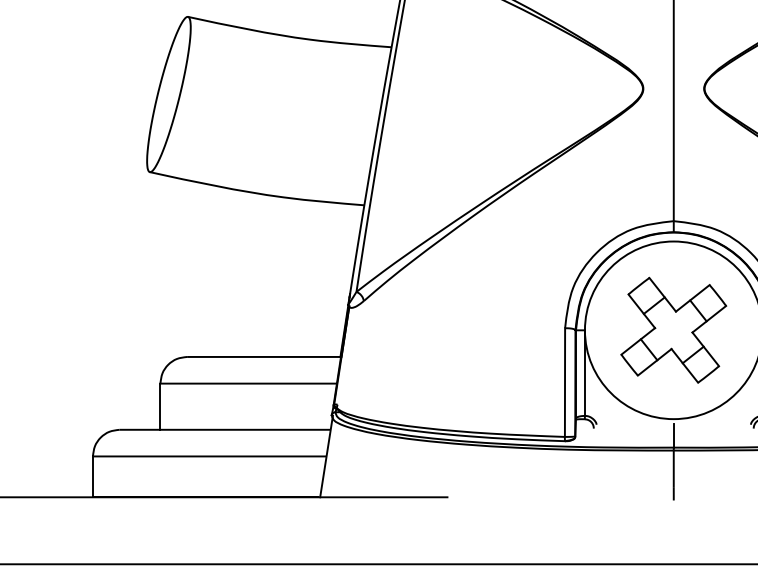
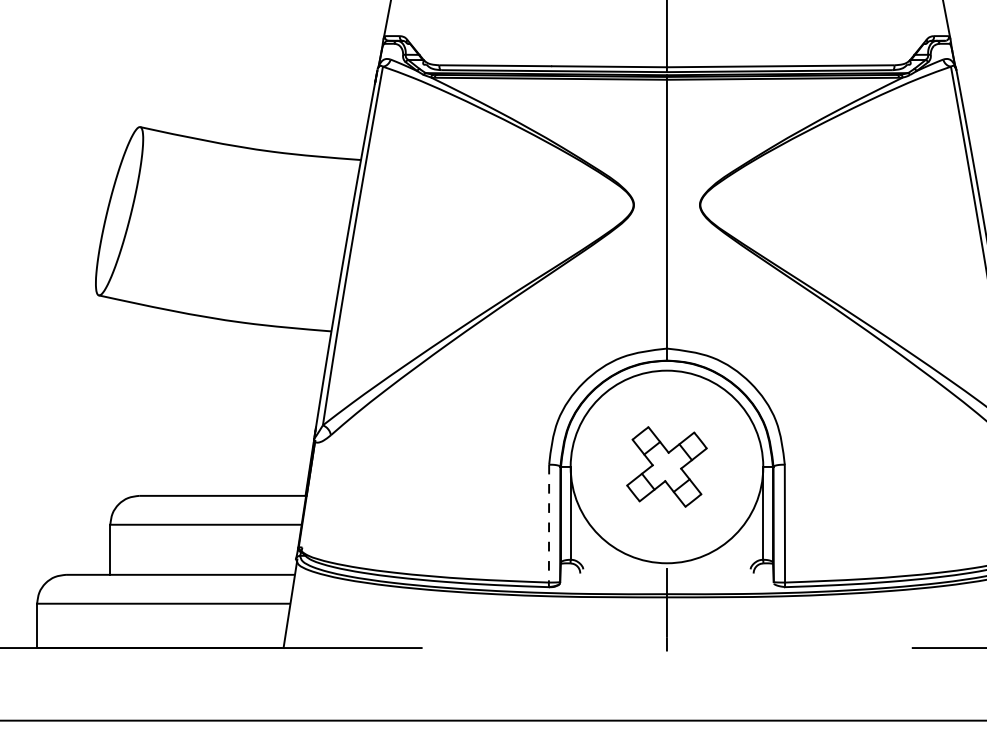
part: (673, 329) -> (666, 466), size x0.7
line: (565, 382) -> (549, 523), solid -> dashed

